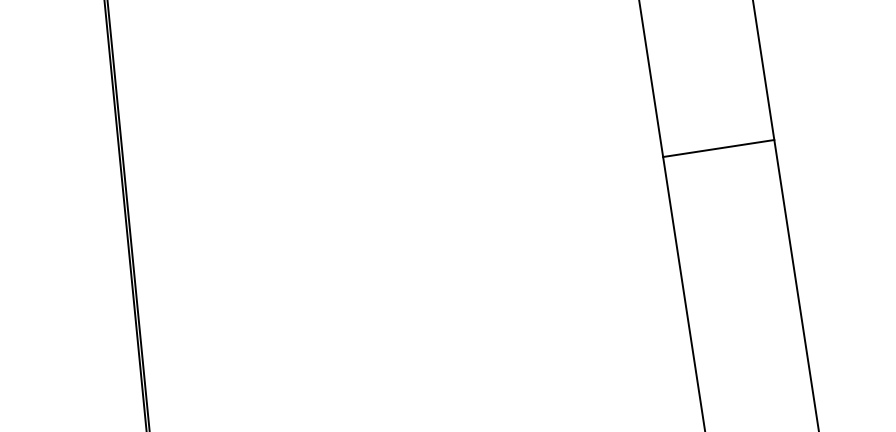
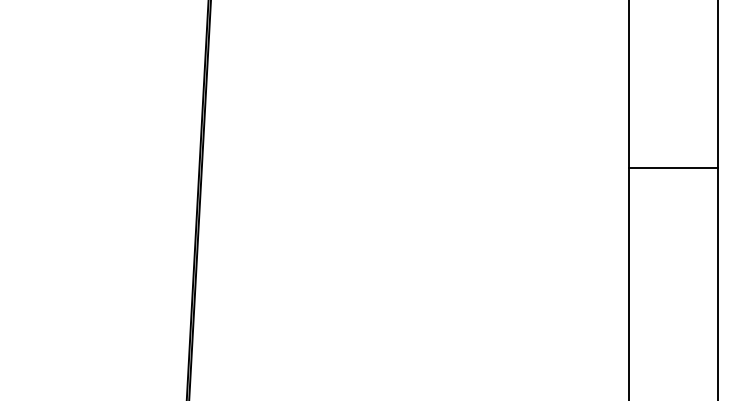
line: (718, 149) -> (673, 168), moved

